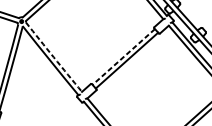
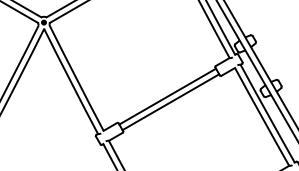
line: (123, 56) -> (167, 96), dashed -> solid
arc: (54, 57) -> (76, 78), dashed -> solid

